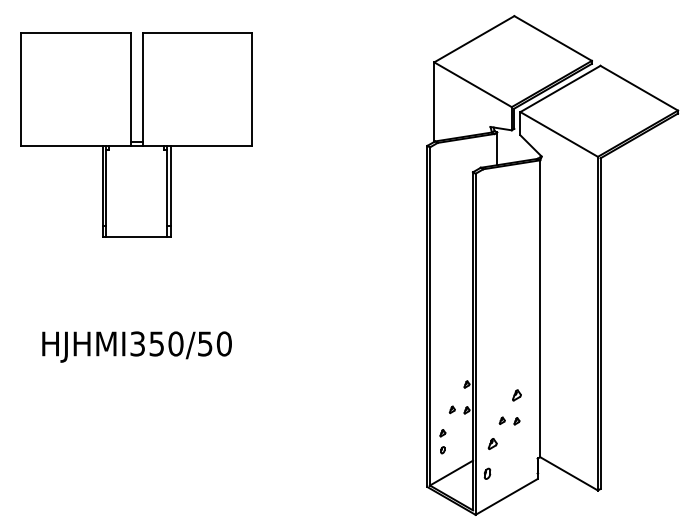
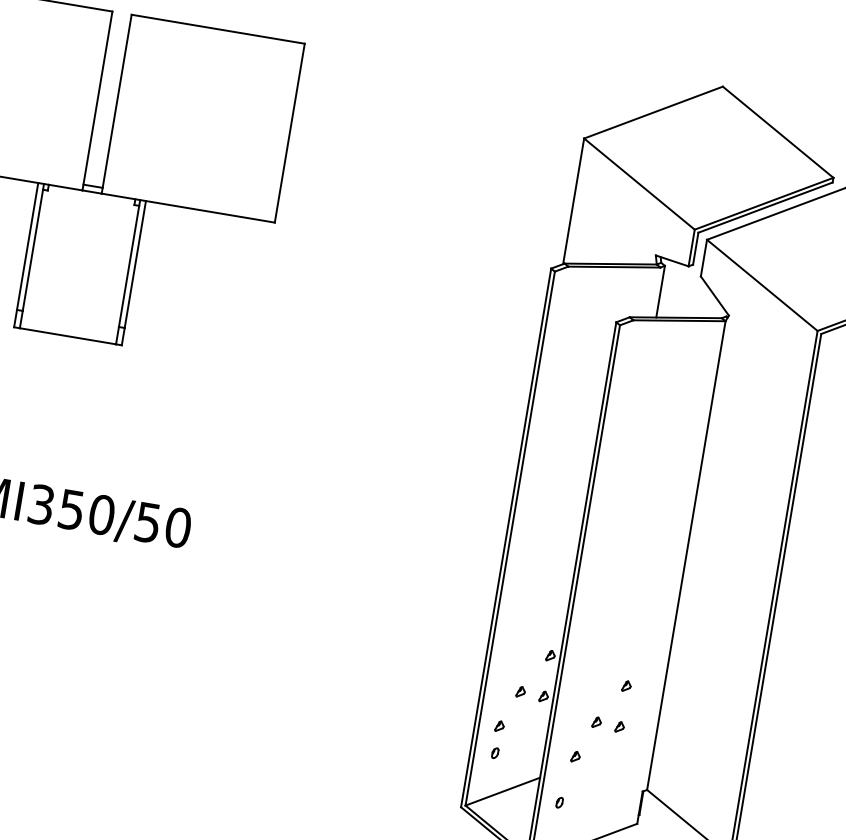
part: (516, 395) -> (625, 686), size x0.62
part: (492, 444) -> (575, 757), size x0.62
part: (487, 474) -> (559, 803), size x0.62

